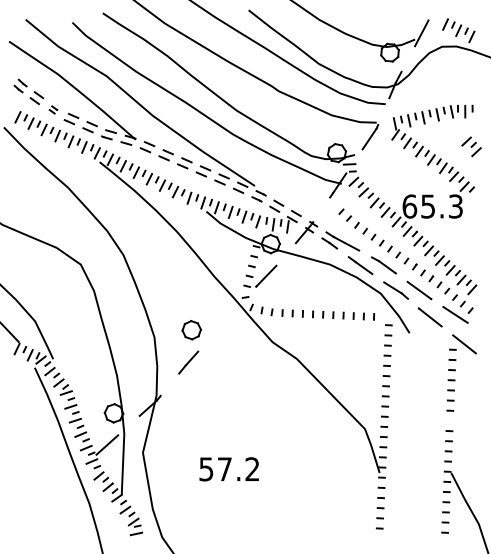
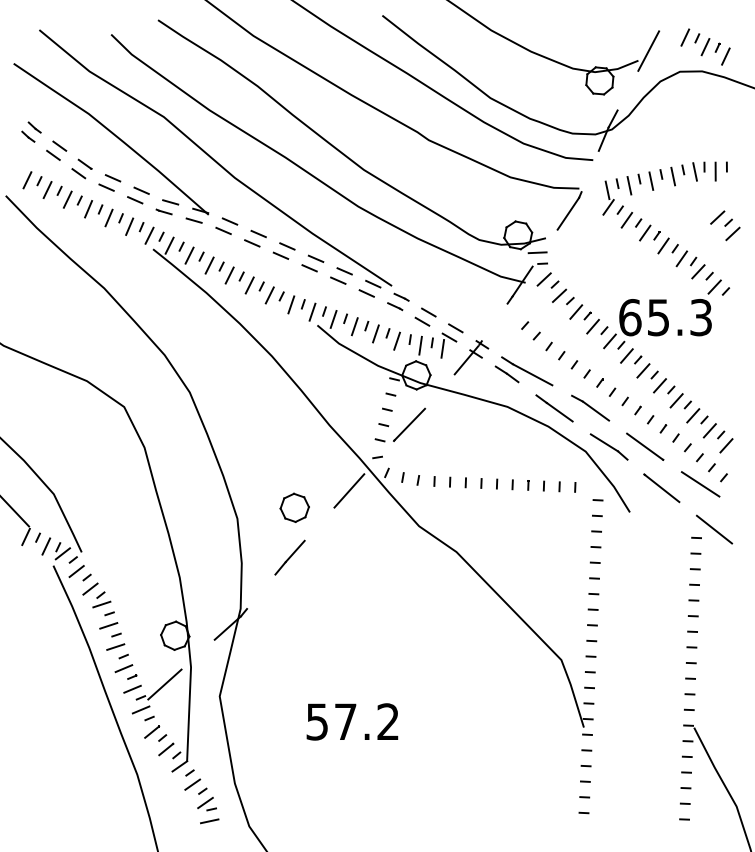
part: (53, 109) -> (82, 168), size x1.67
line: (226, 319) -> (348, 491), added
line: (449, 420) -> (691, 646), added

